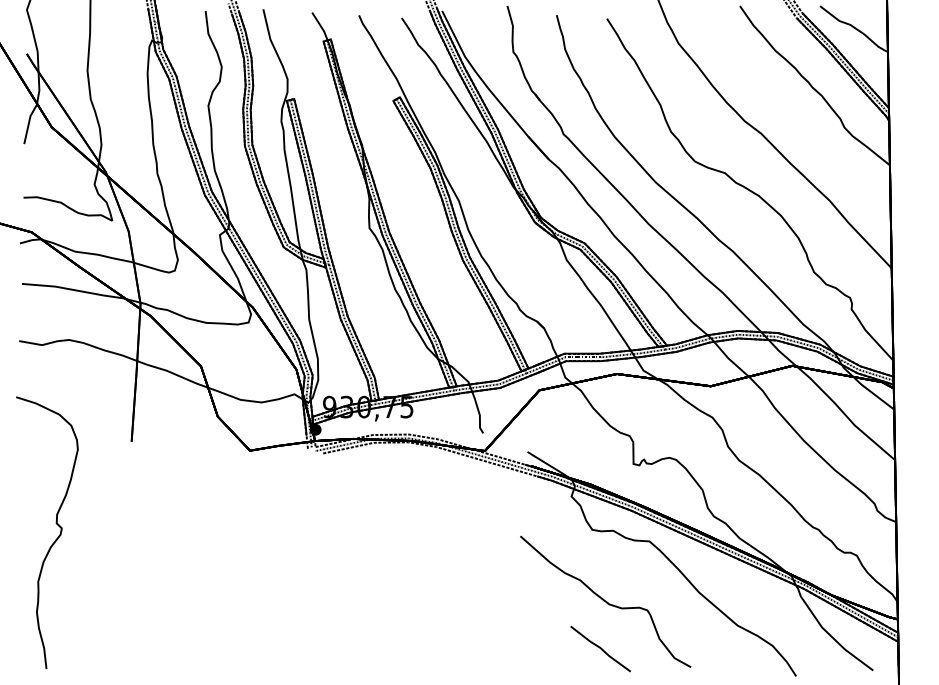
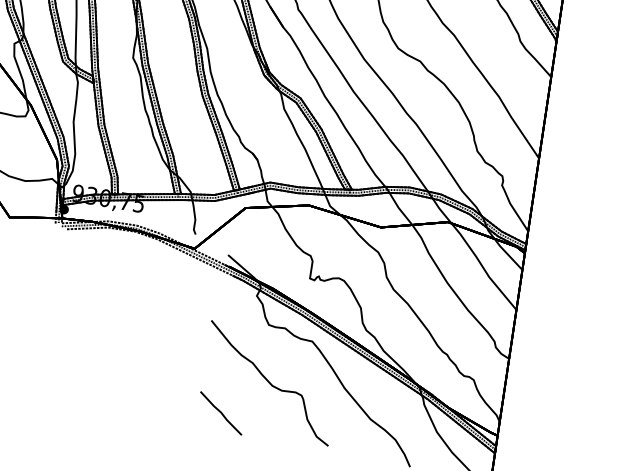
line: (600, 648) -> (221, 412), moved

